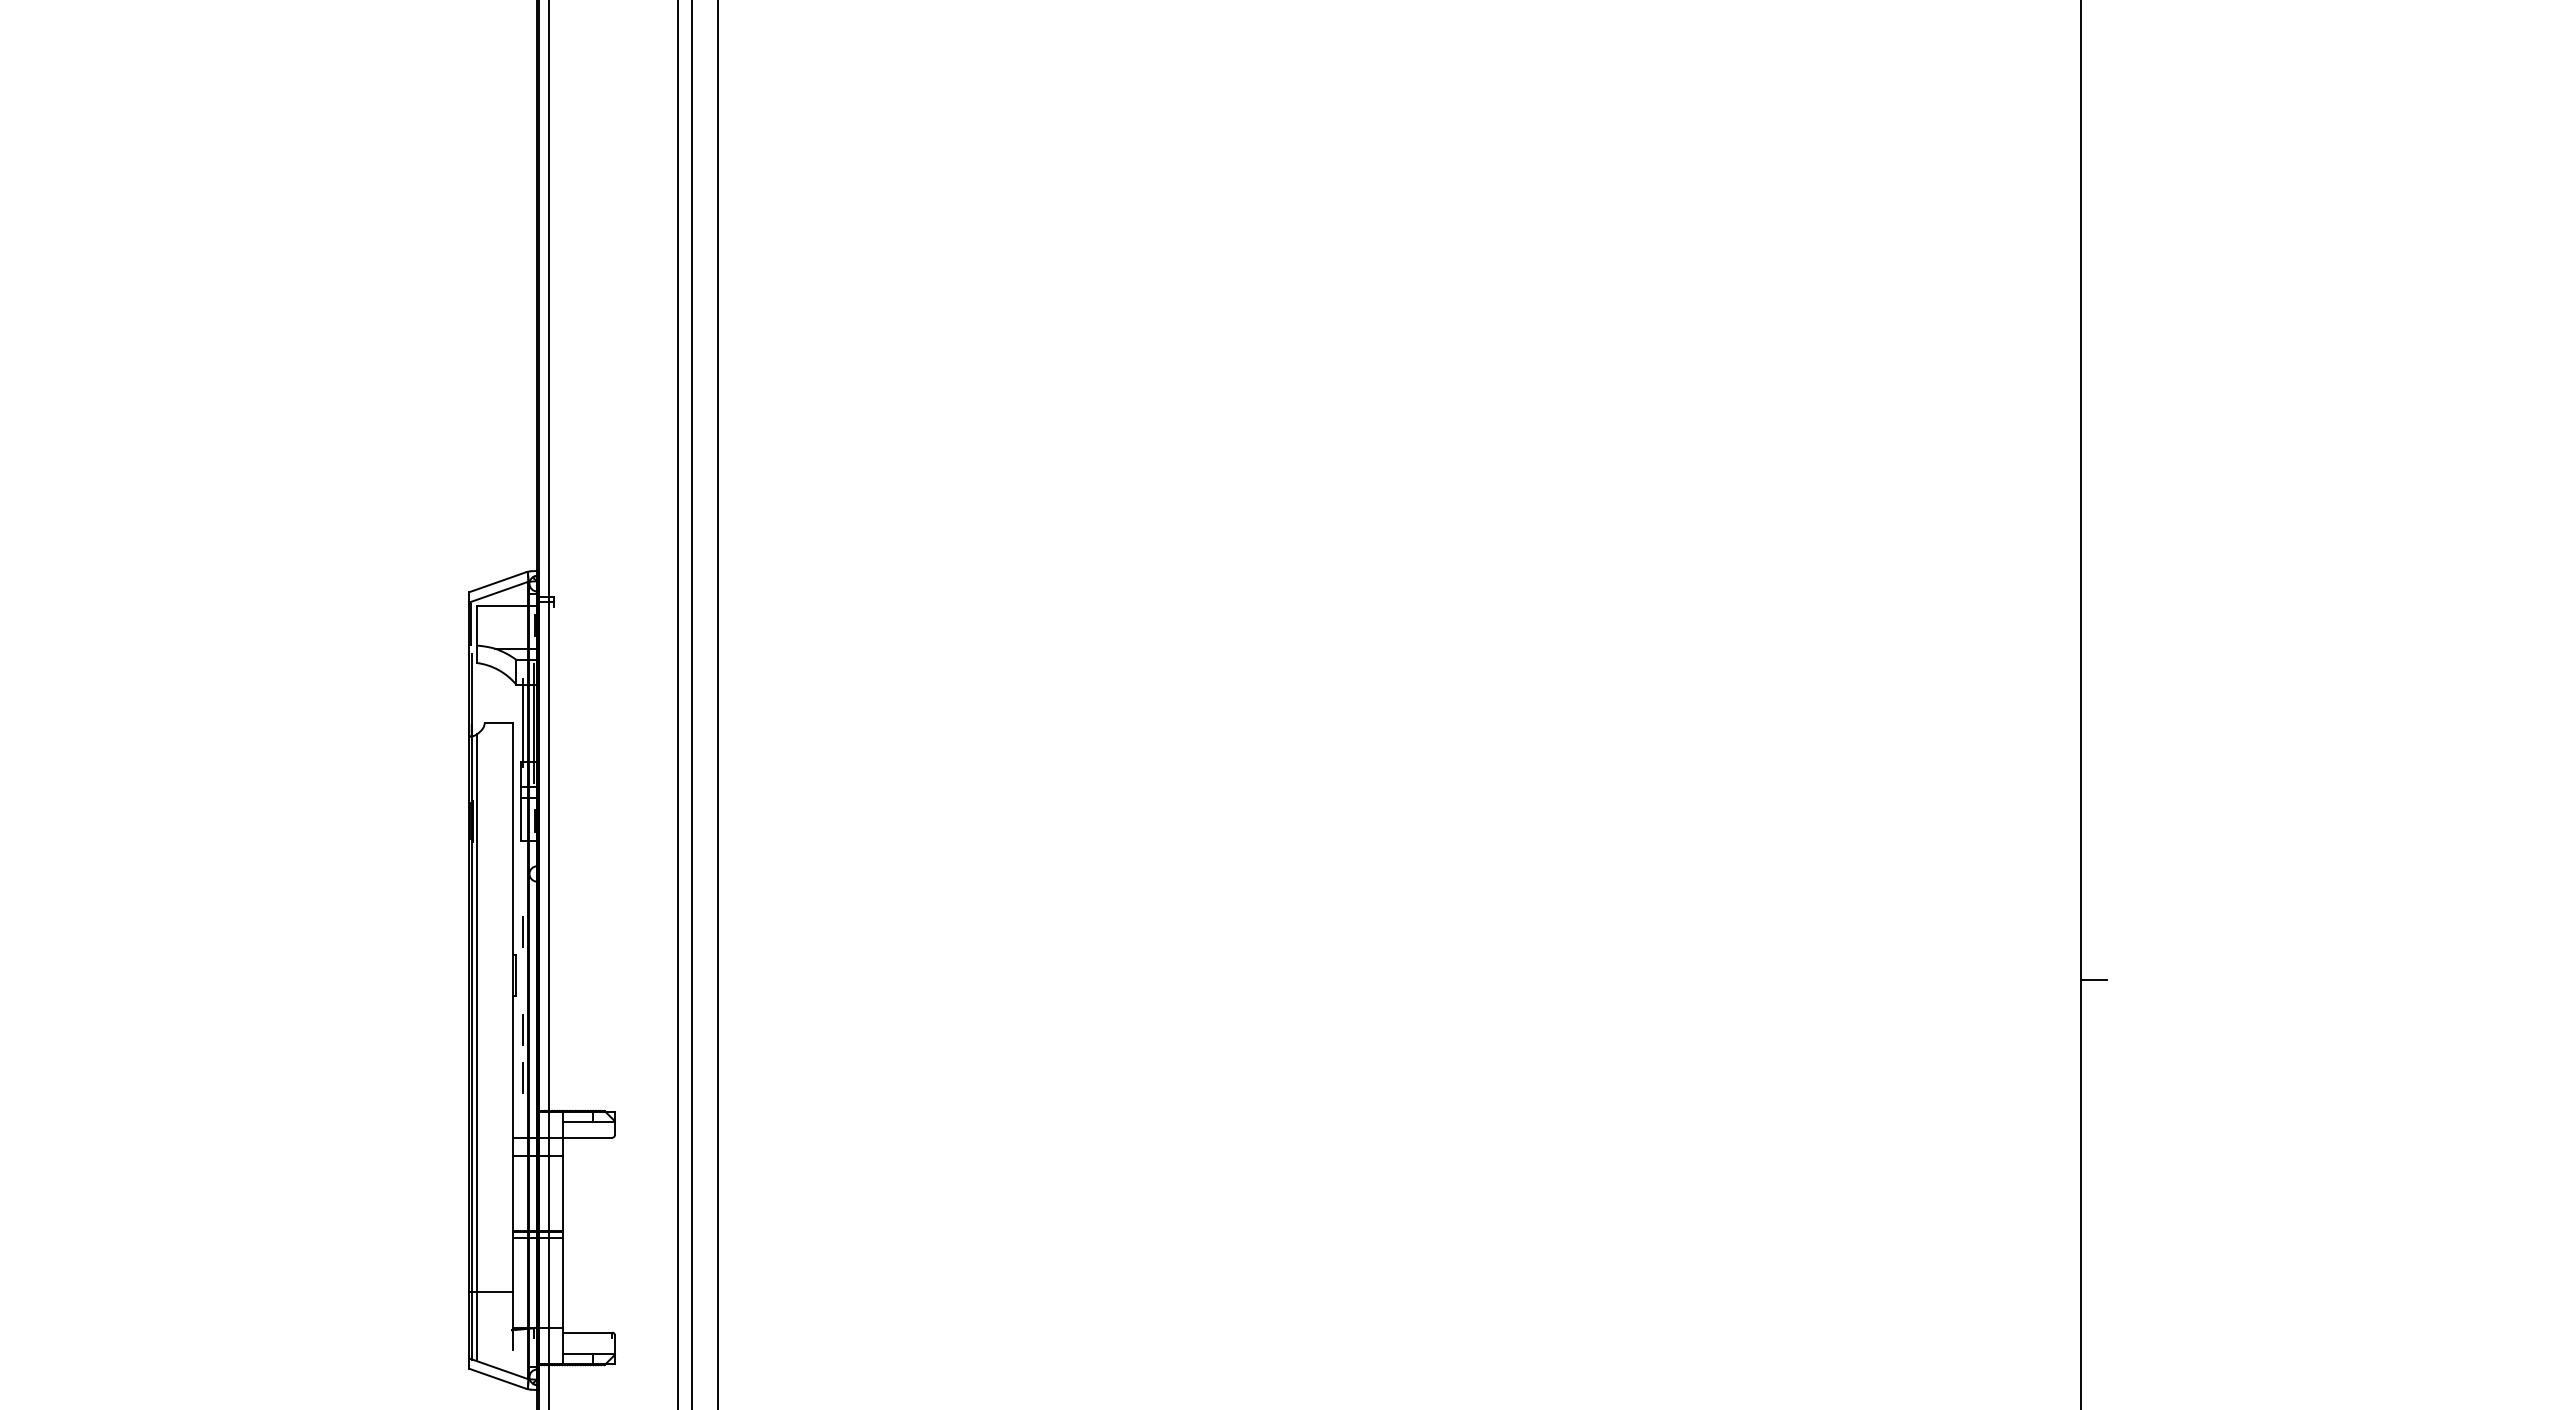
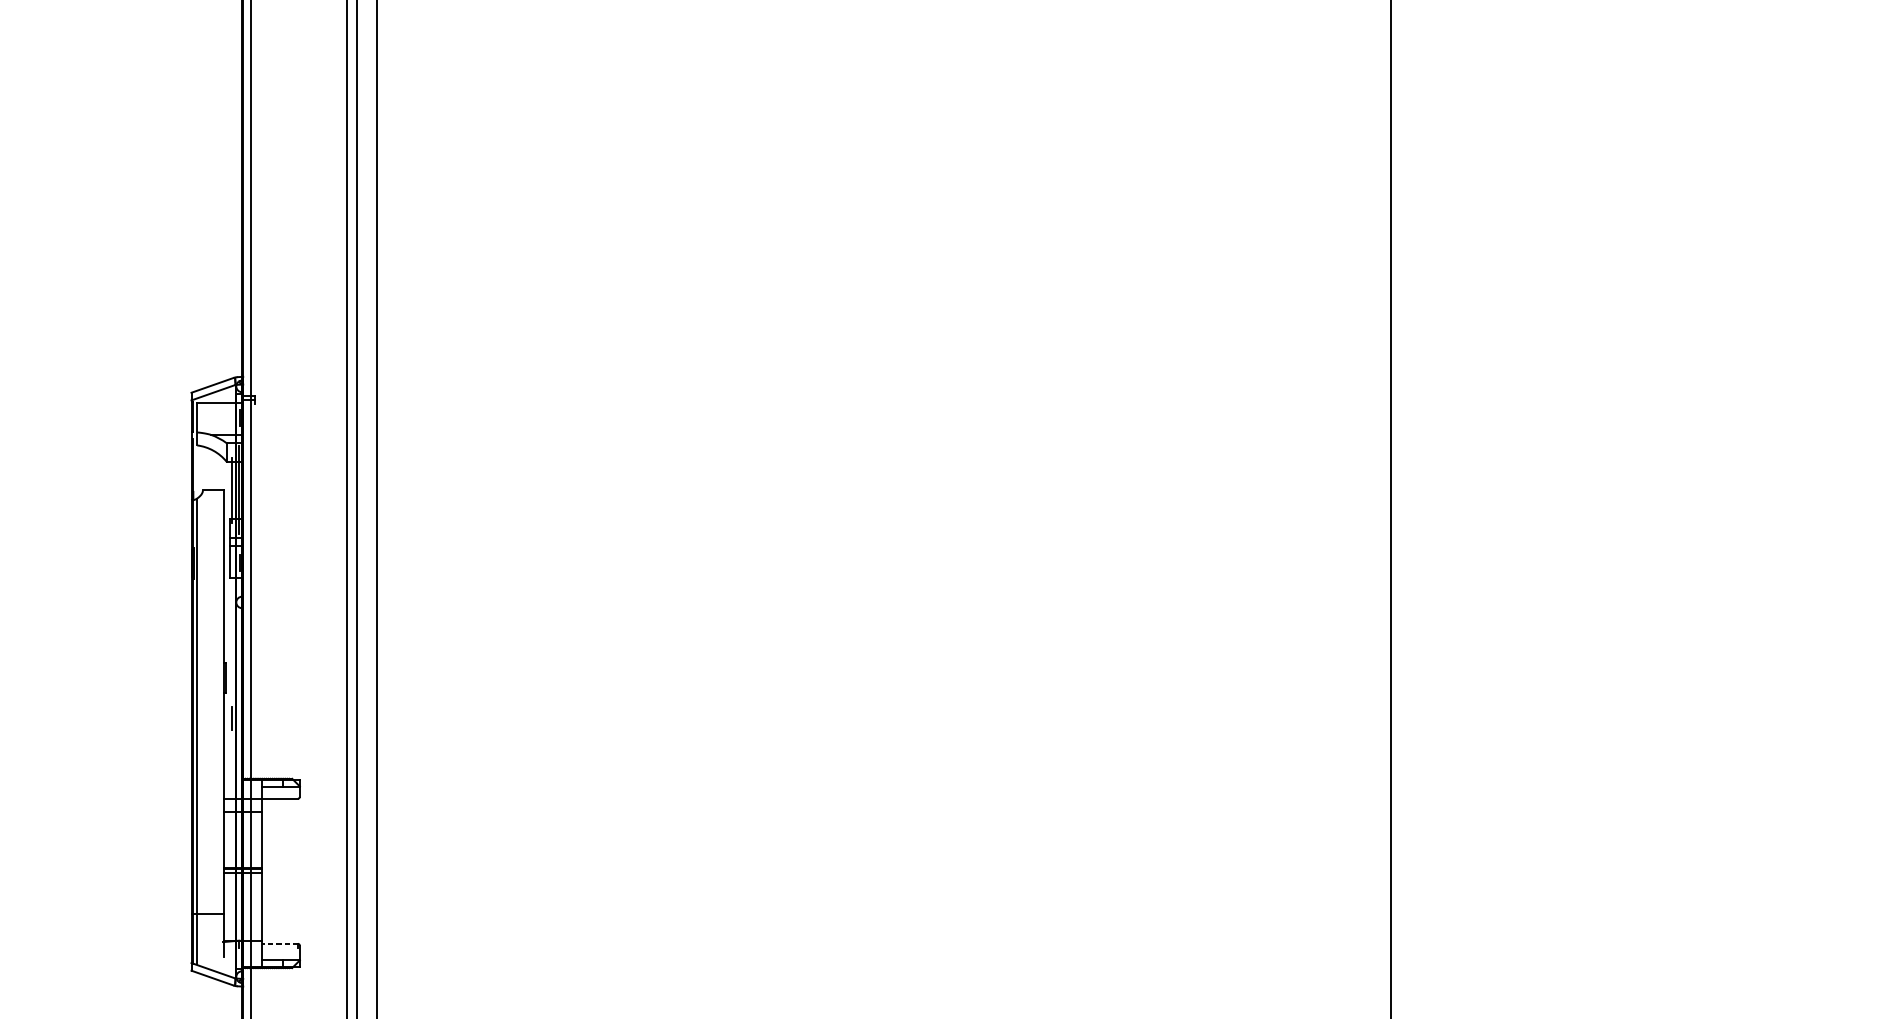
line: (523, 932) -> (231, 646), removed
line: (2093, 980) -> (1400, 681), removed
line: (523, 1078) -> (231, 754), removed
line: (587, 1332) -> (279, 943), solid -> dashed

